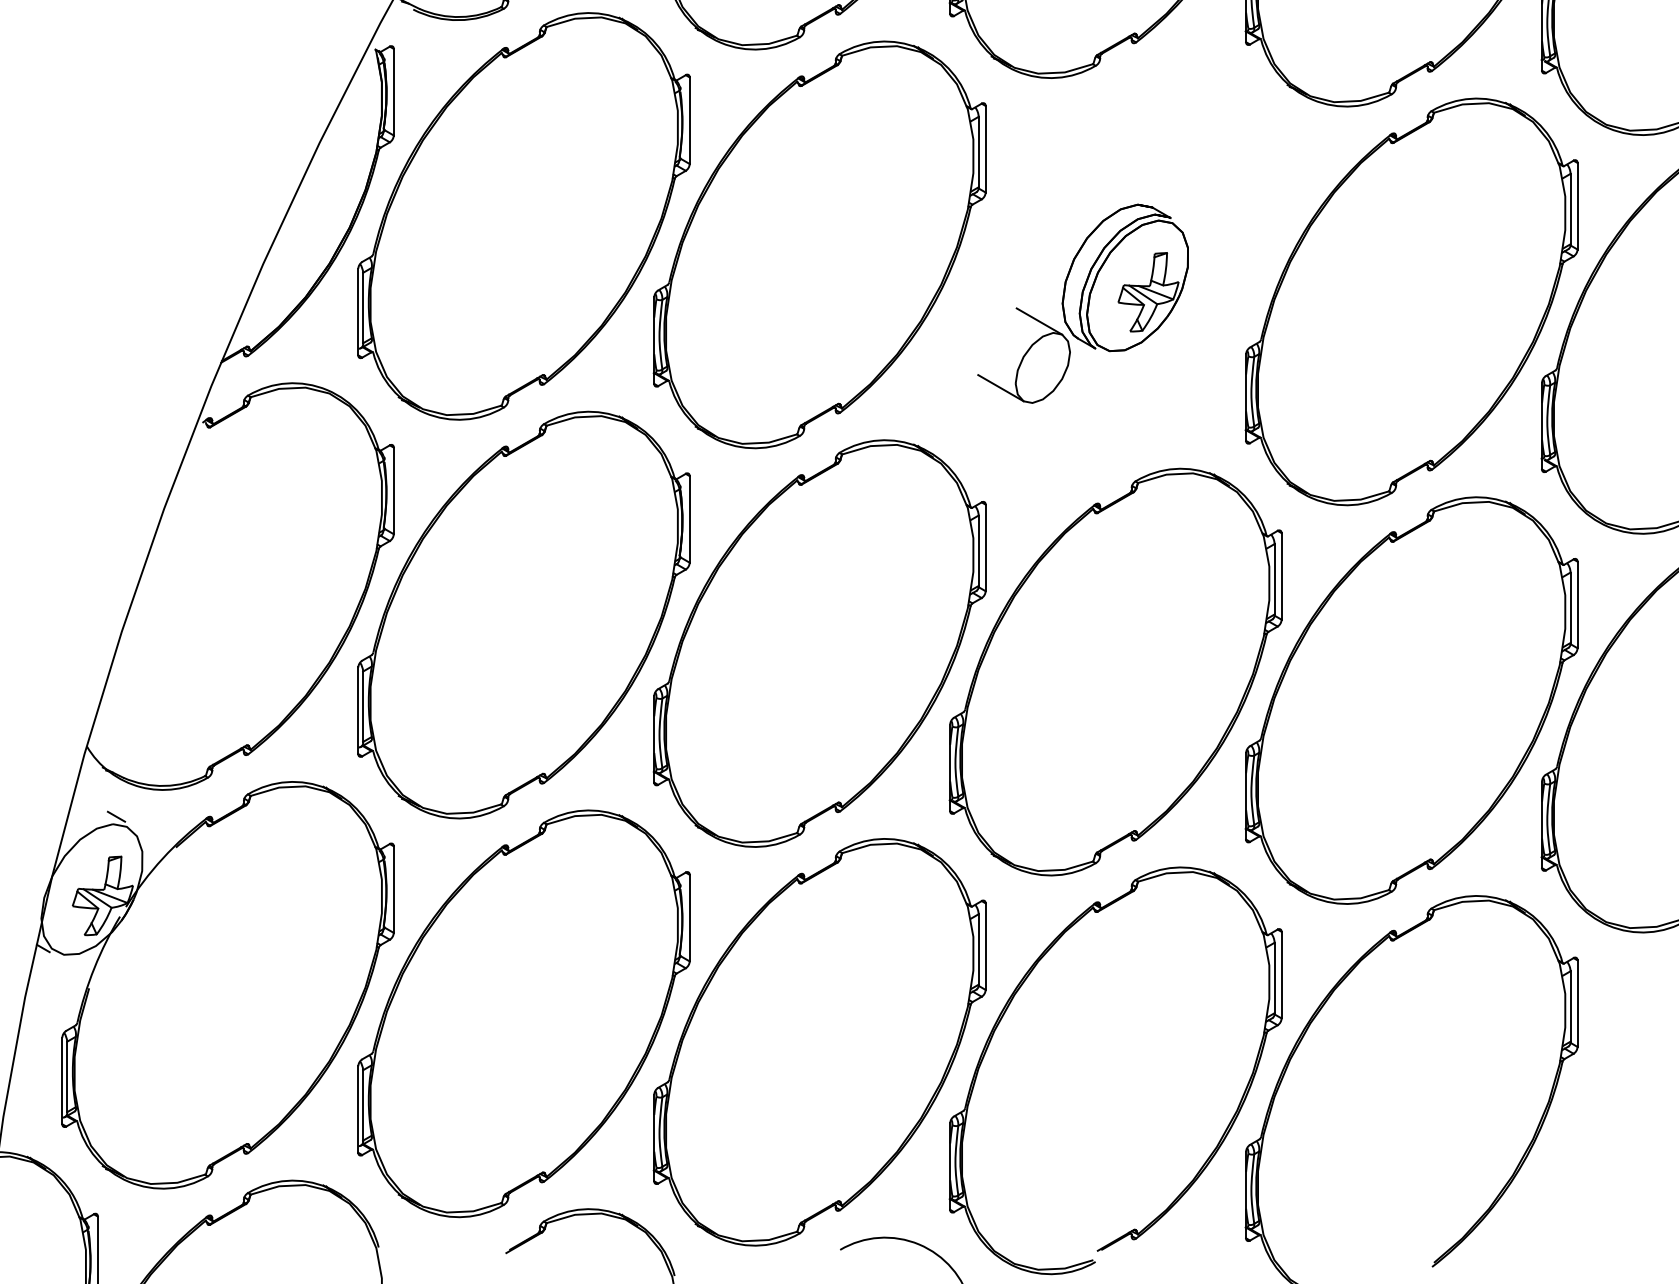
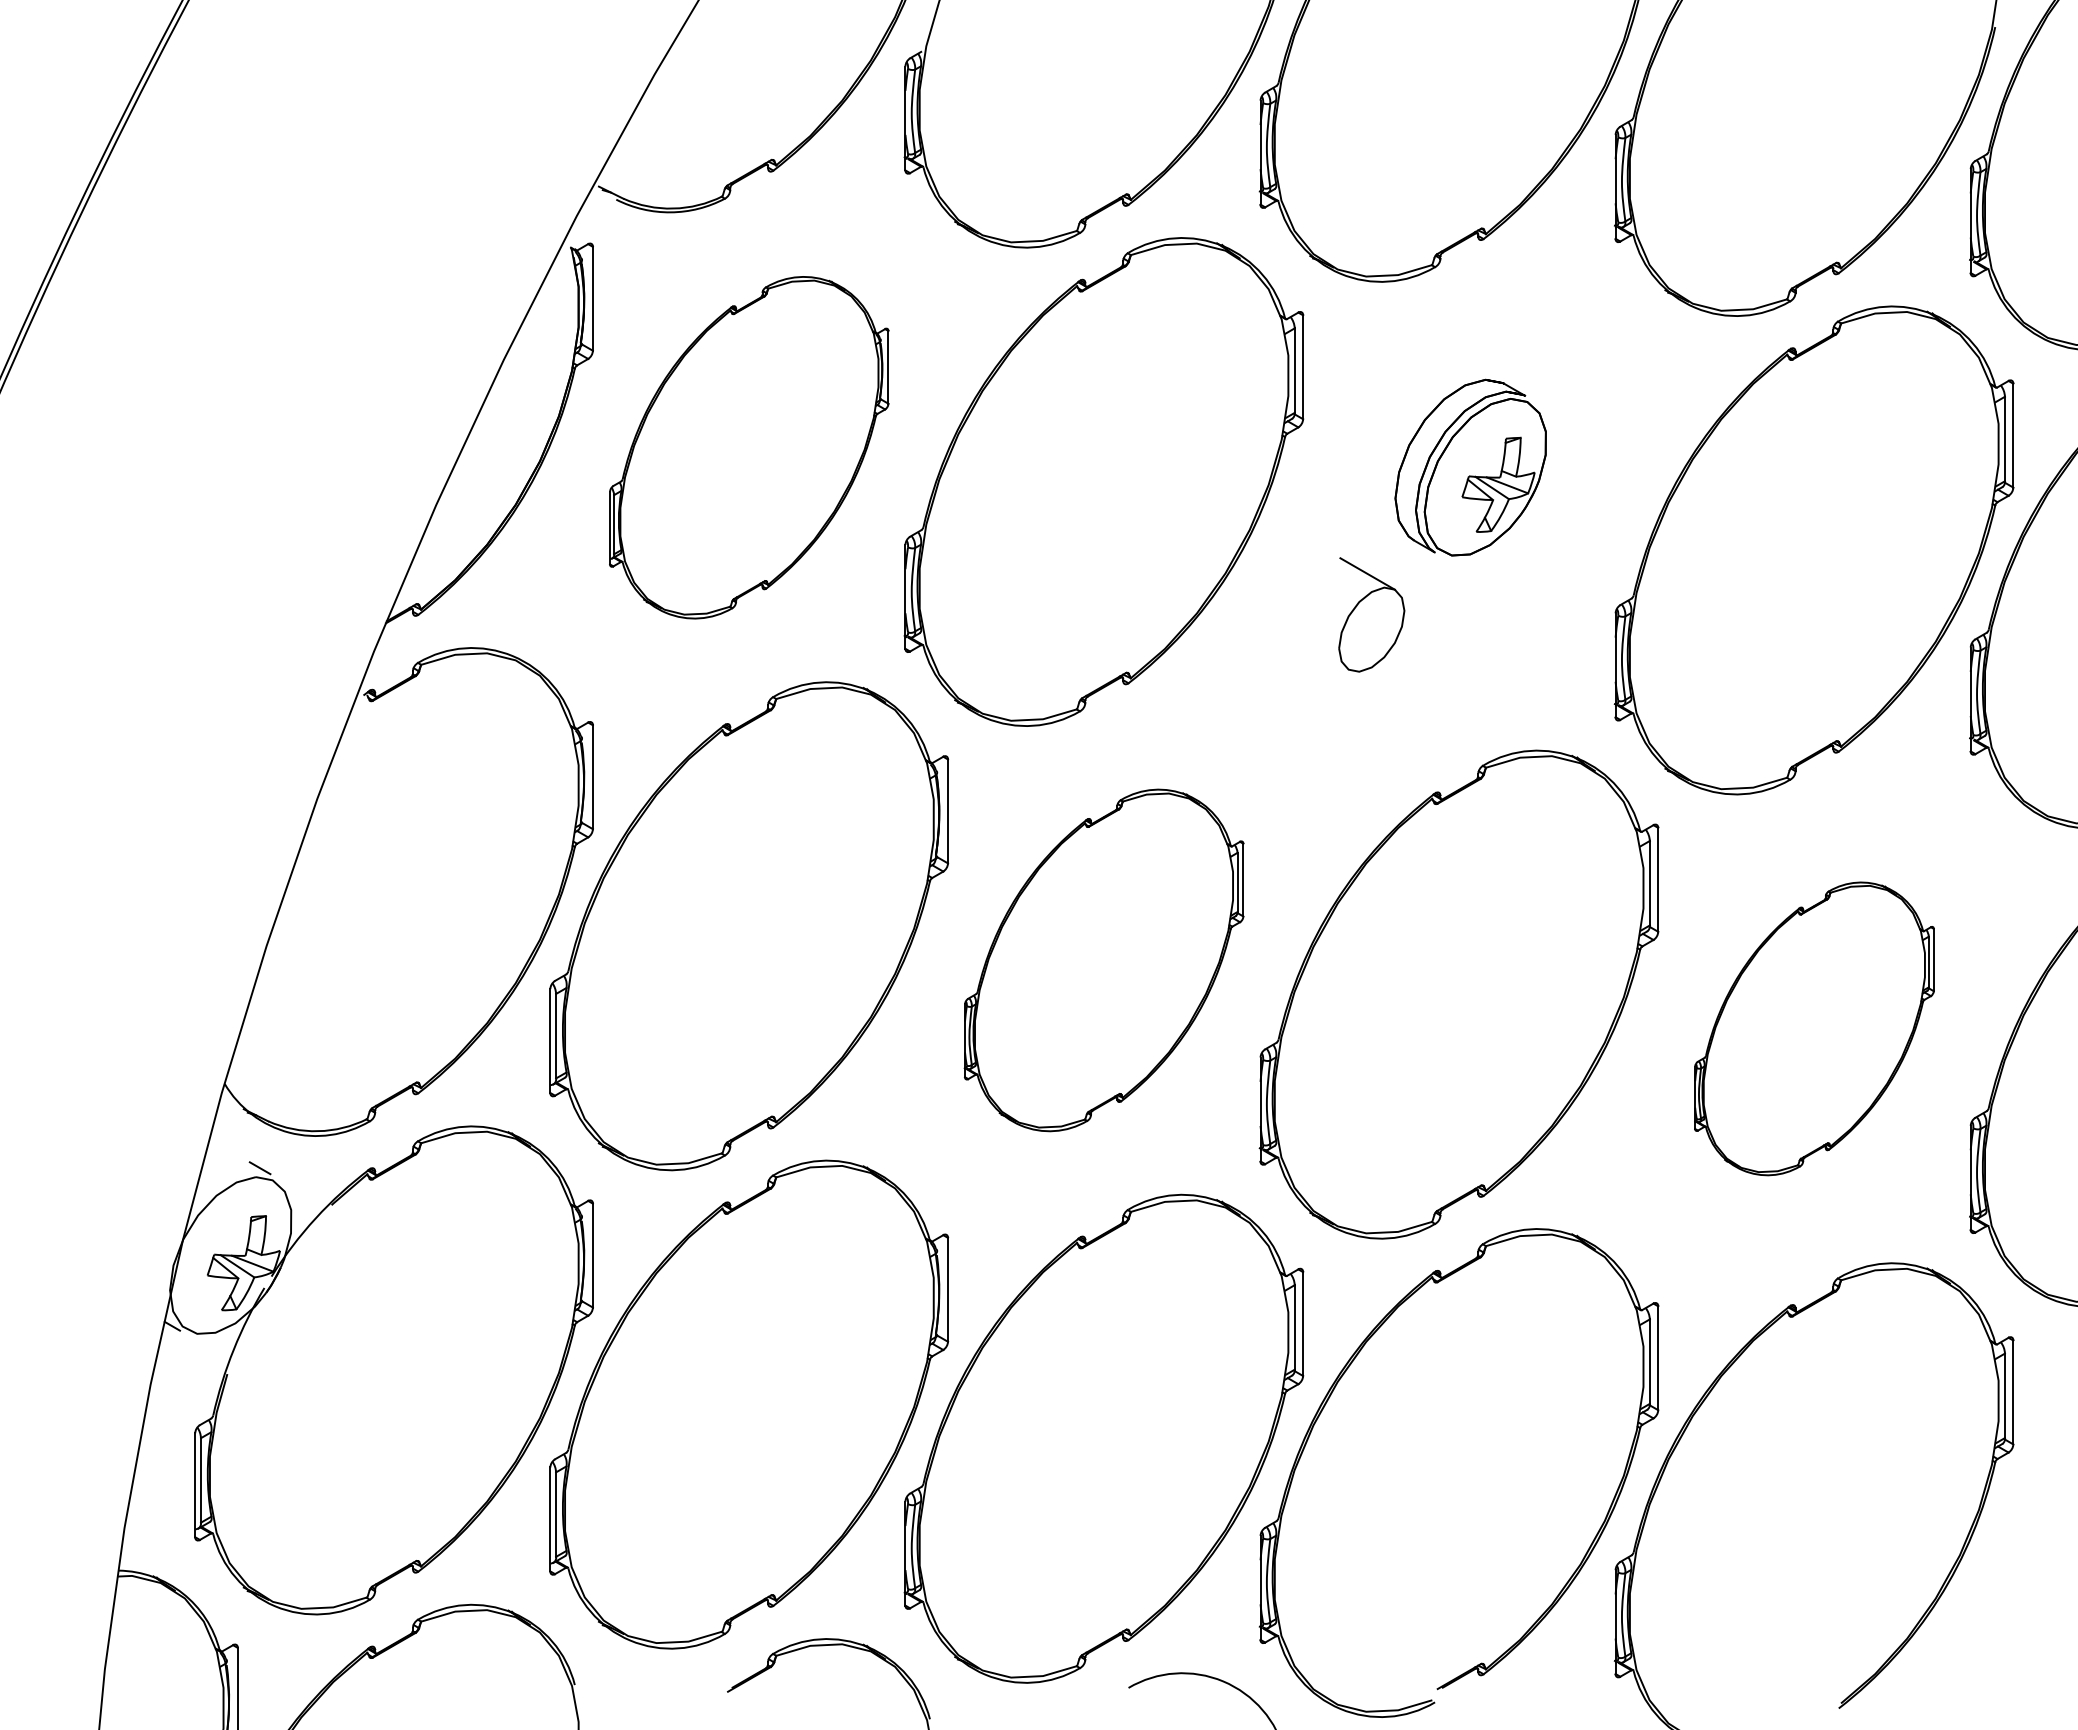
part: (524, 216) -> (749, 447), size x0.7
part: (1125, 277) -> (1470, 467), moved
line: (1000, 387) -> (1321, 653), removed
part: (819, 643) -> (1103, 960), size x0.7
part: (1411, 700) -> (1814, 1028), size x0.6

